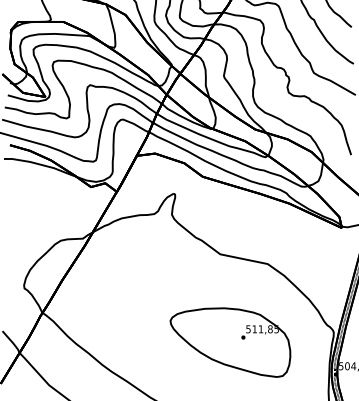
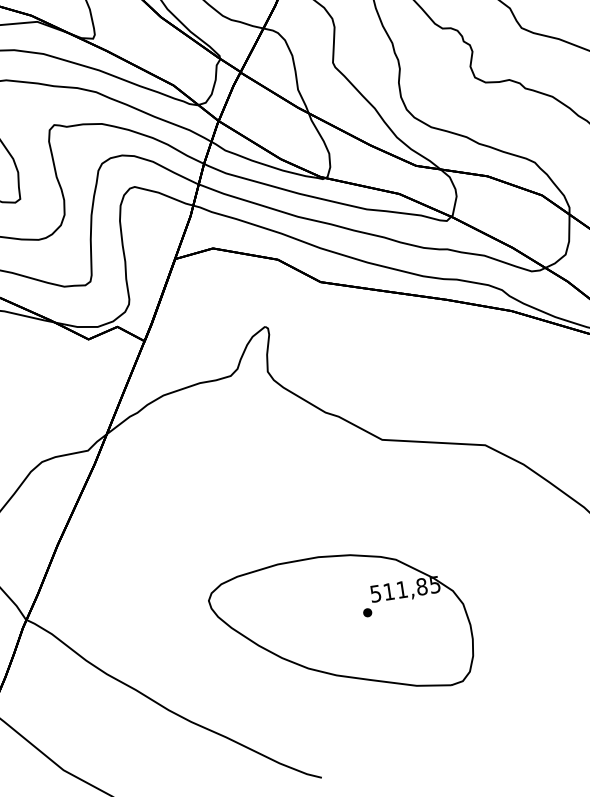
part: (230, 342) -> (342, 627), moved

